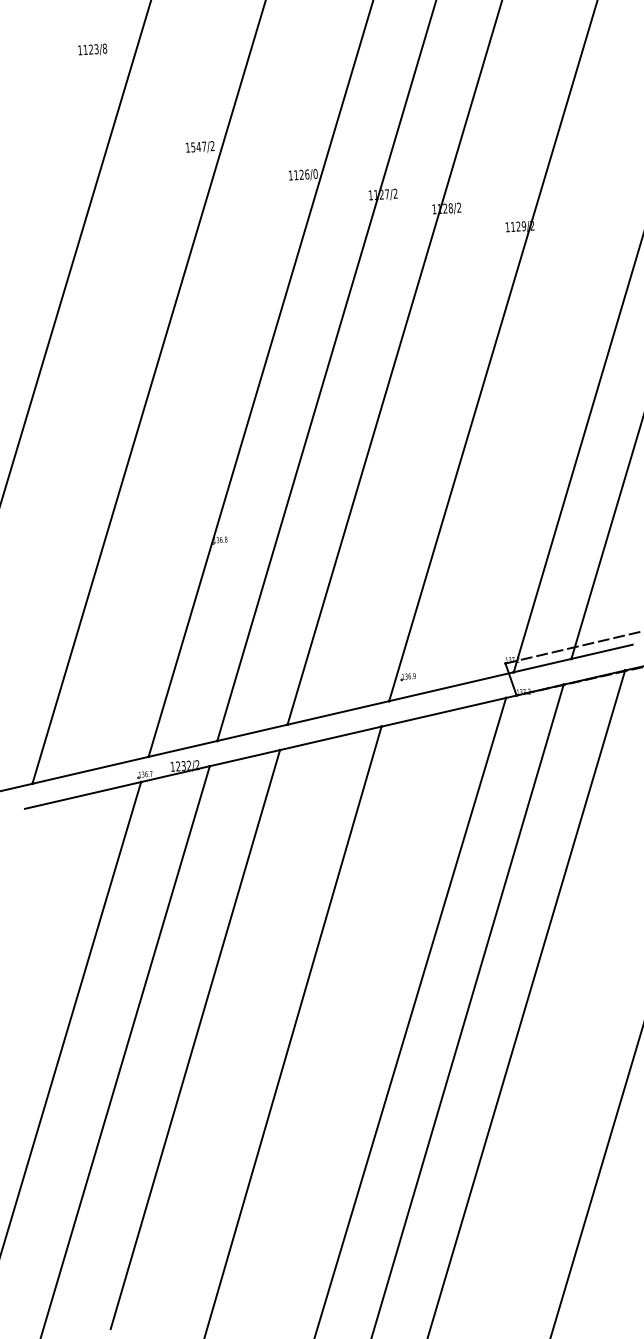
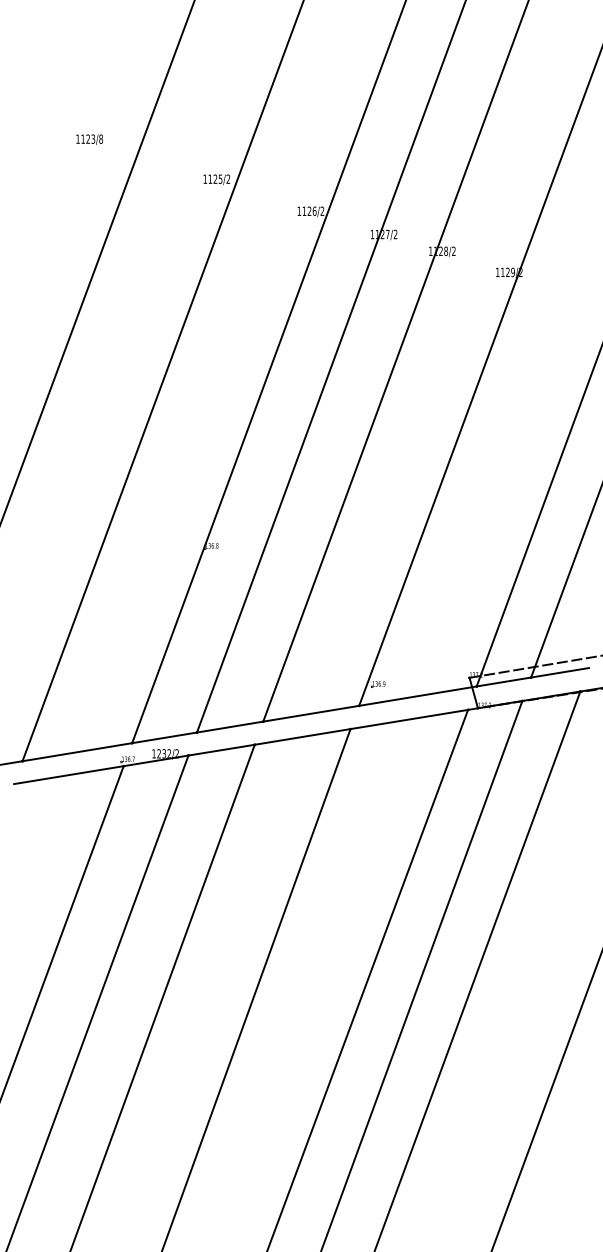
text: (92, 49) -> (89, 139), moved
text: (198, 146) -> (215, 178), 1547/2 -> 1125/2
text: (315, 173) -> (322, 210), 1126/0 -> 1126/2

